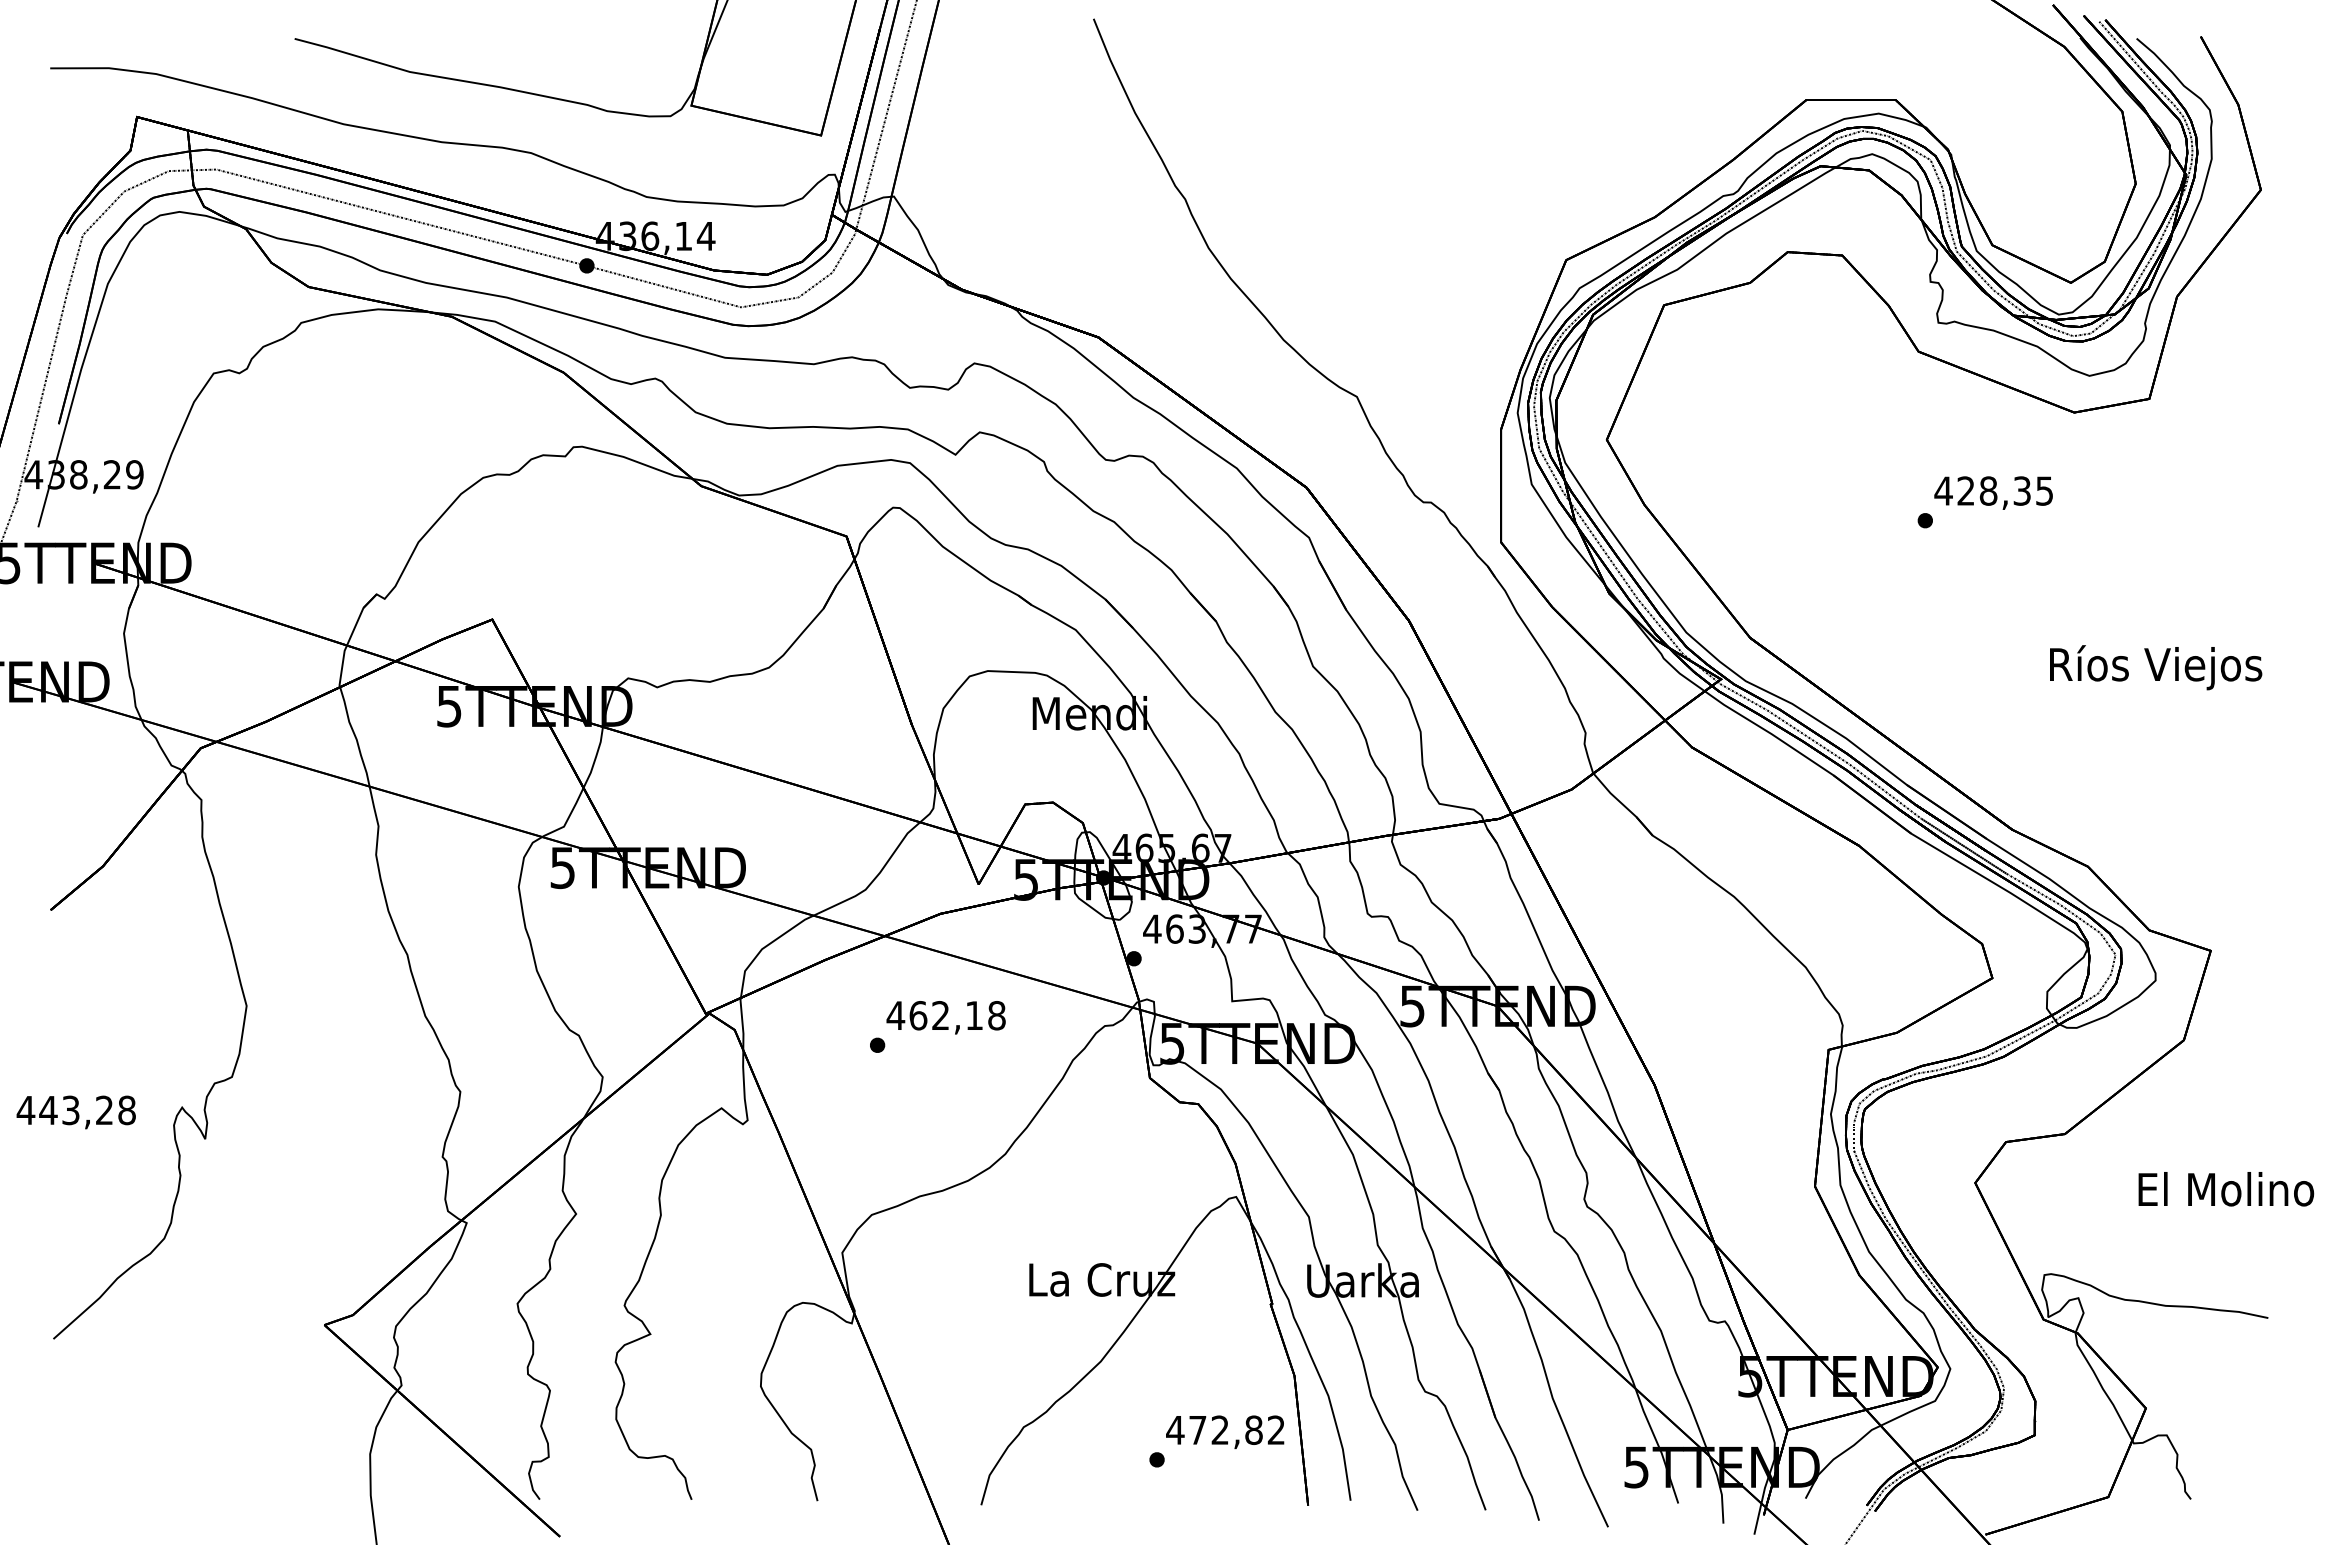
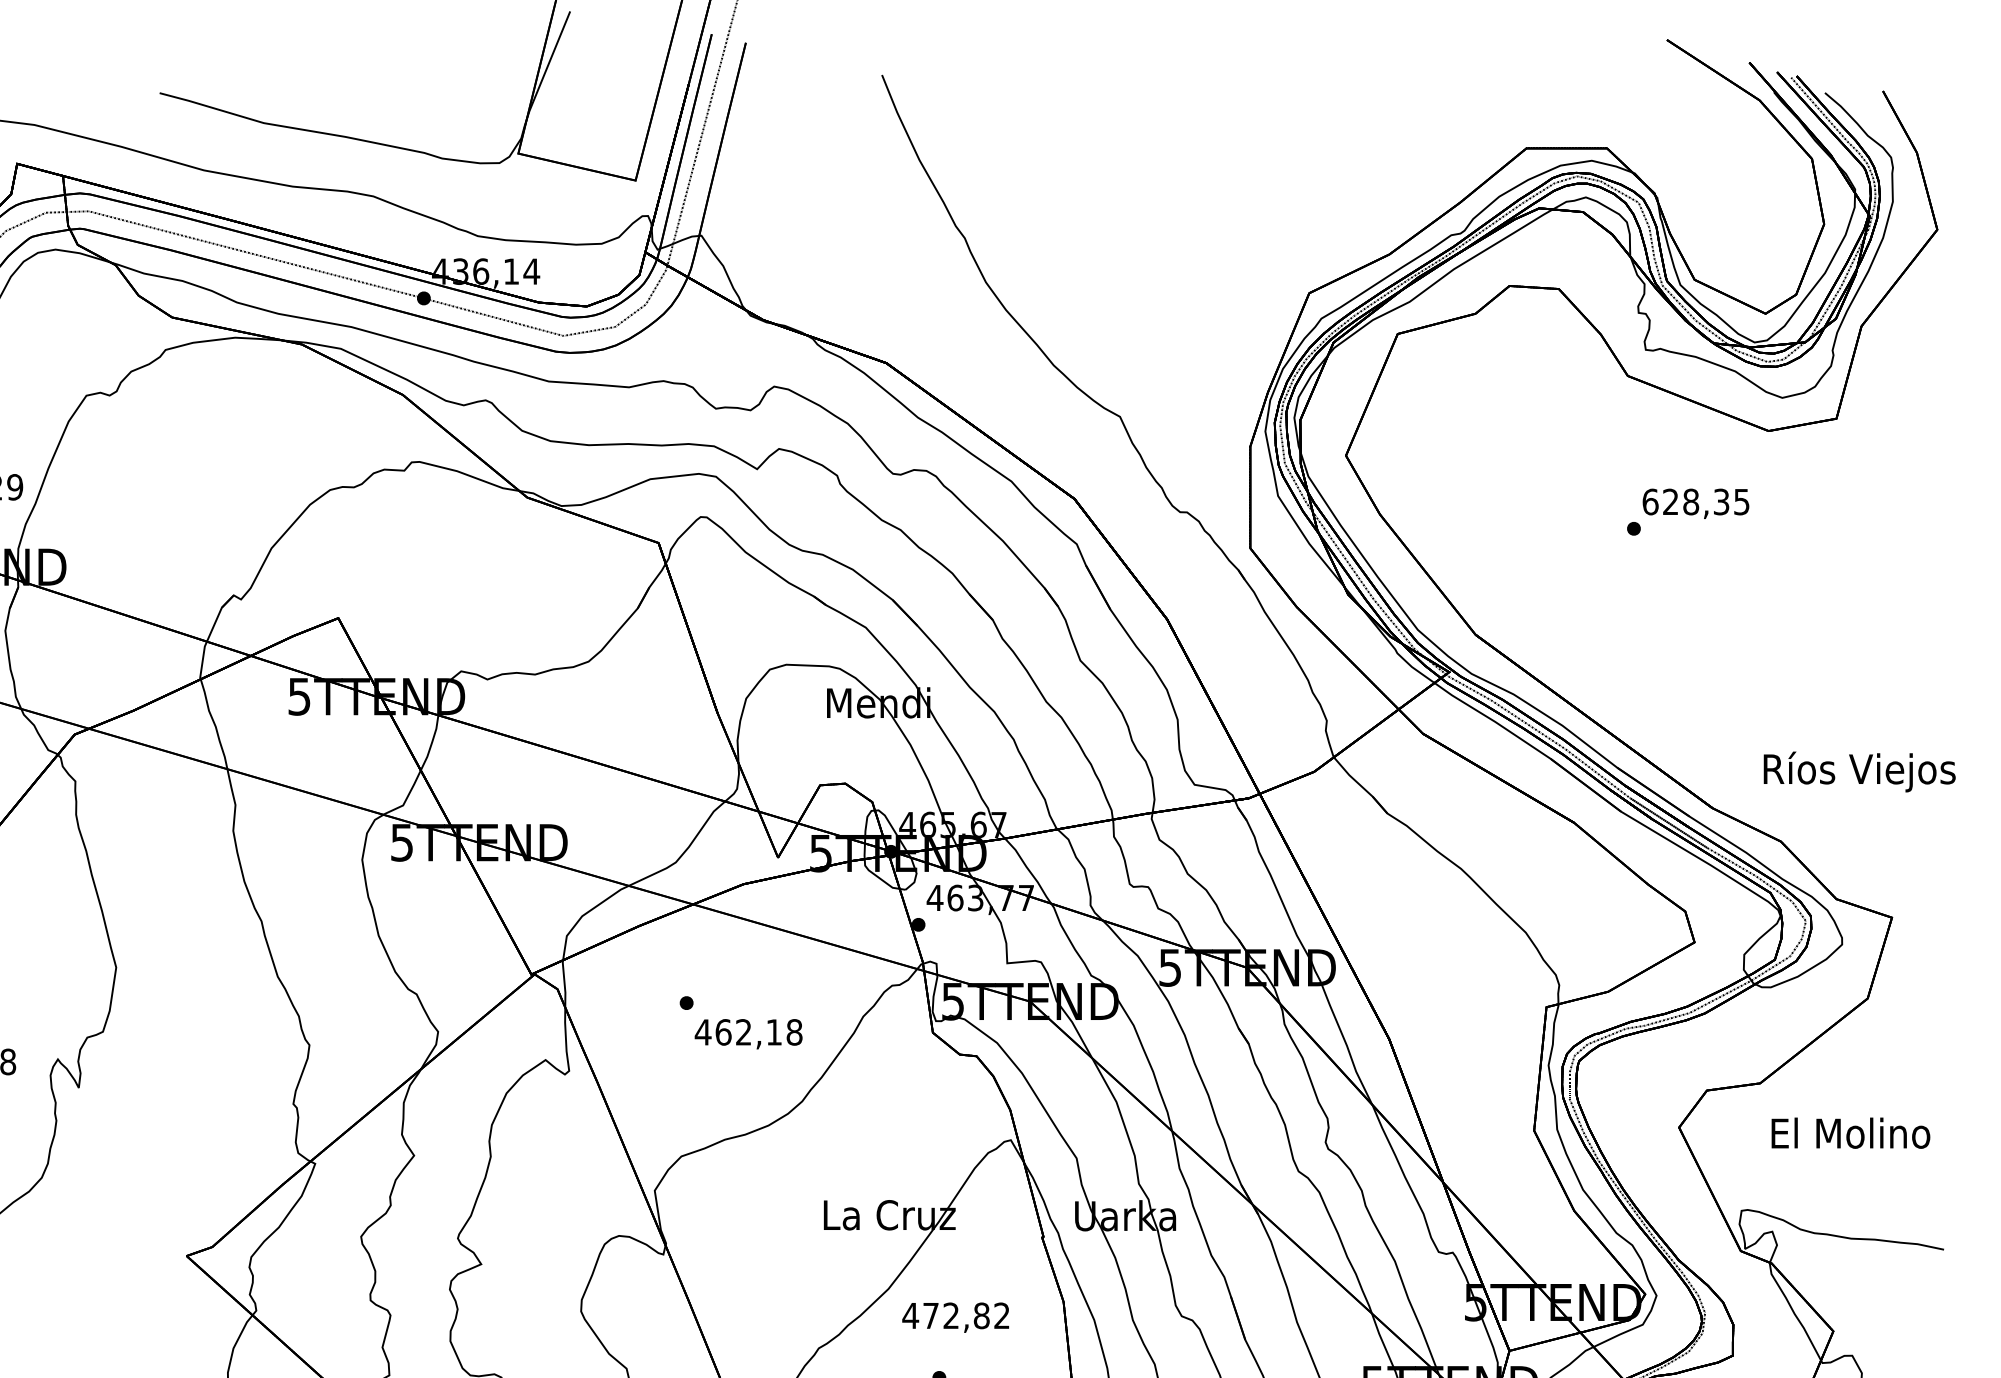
text: (1943, 490) -> (1650, 501), 428,35 -> 628,35
text: (2156, 667) -> (1860, 771), moved
text: (945, 1017) -> (748, 1034), moved
text: (2226, 1189) -> (1851, 1133), moved
text: (1225, 1432) -> (956, 1317), moved

